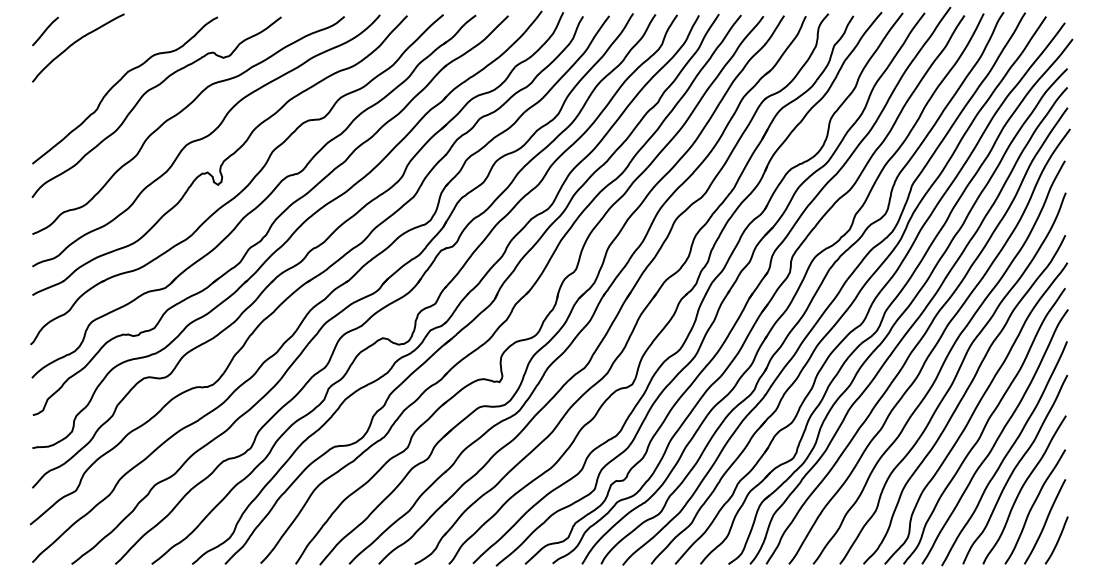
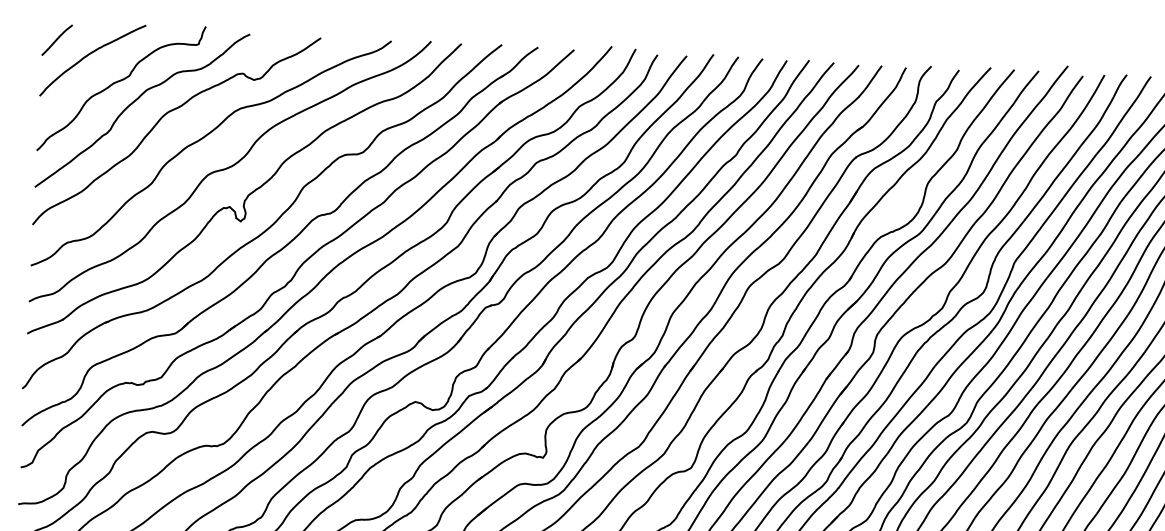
curve: (102, 66) -> (118, 82), added

